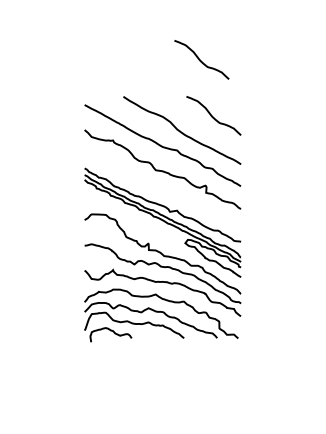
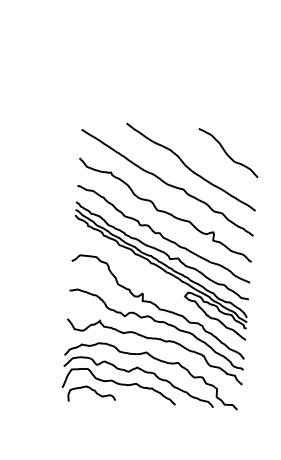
curve: (200, 59) -> (218, 87), removed
curve: (161, 190) -> (162, 233), added

